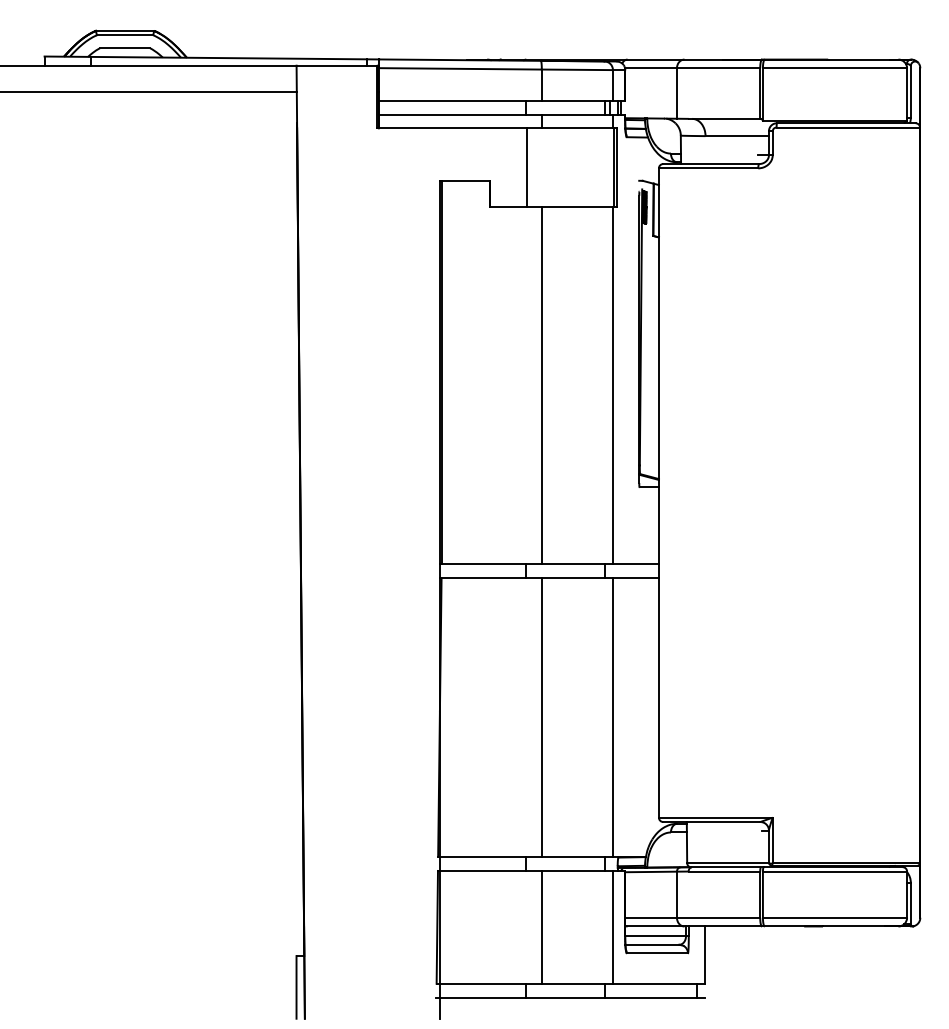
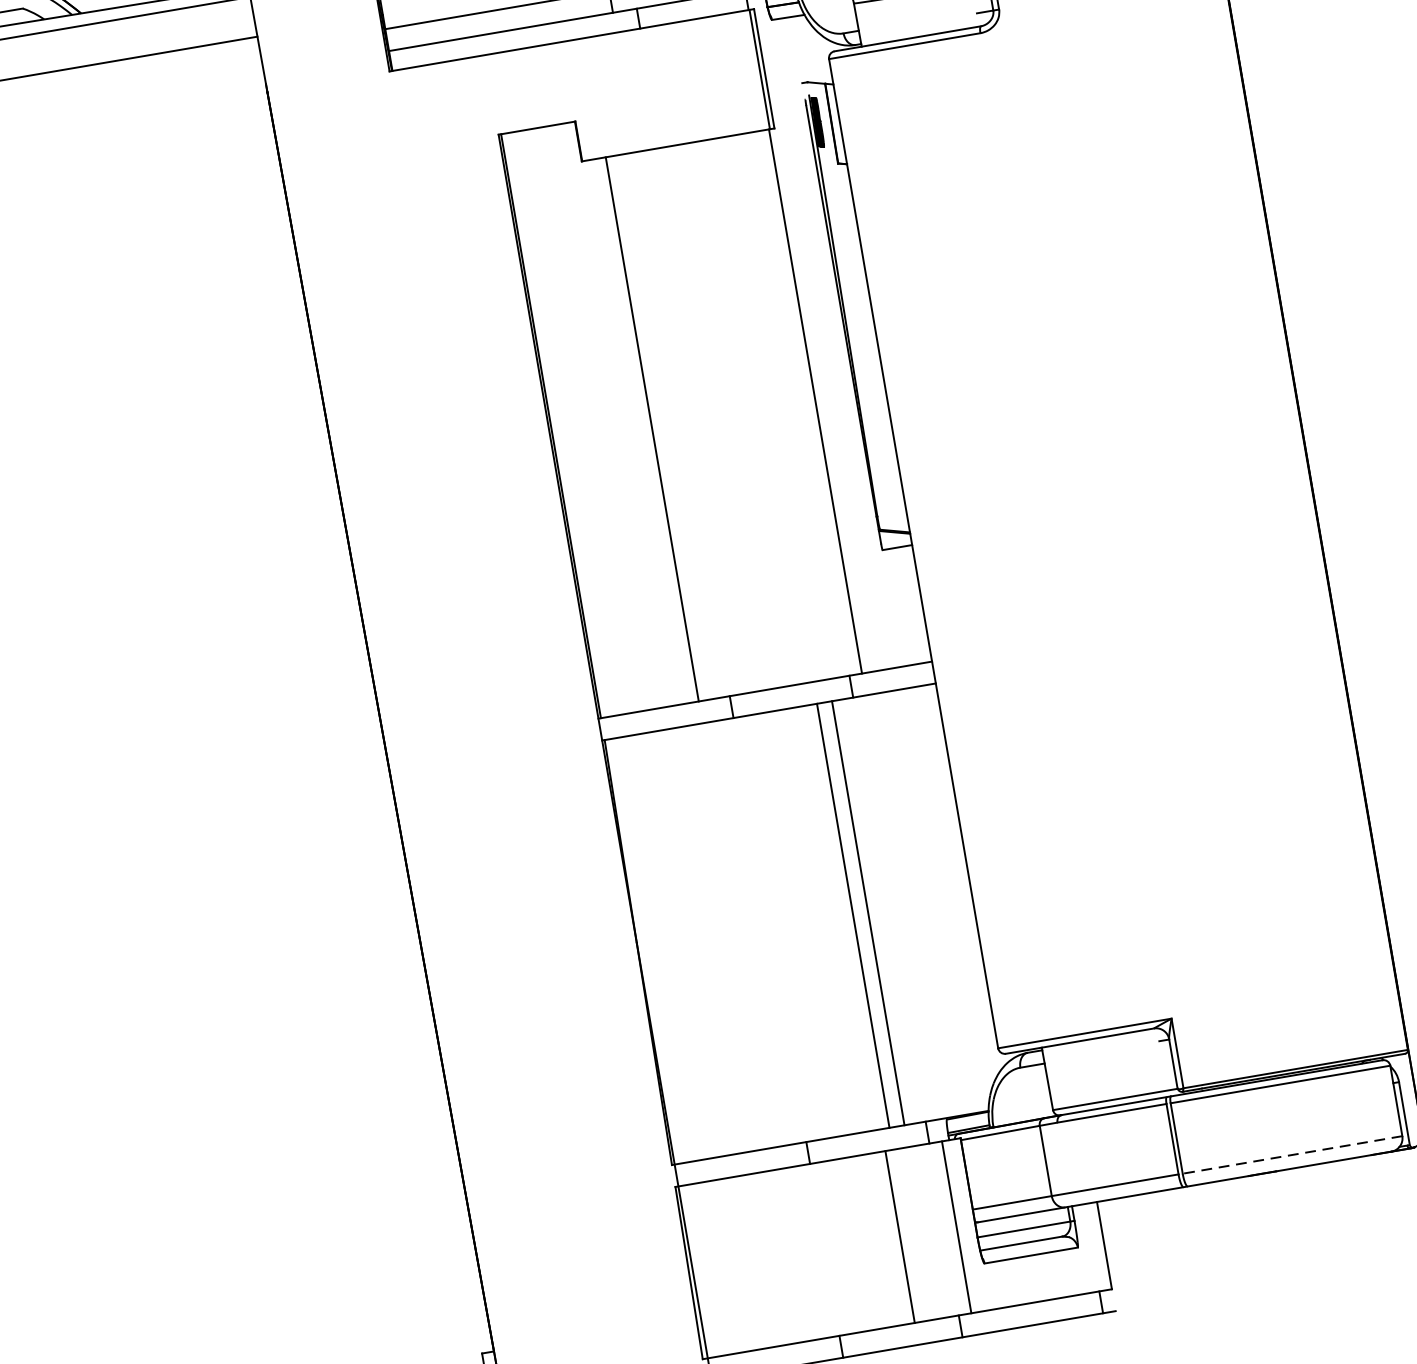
line: (526, 167) -> (627, 92), removed
line: (541, 384) -> (651, 428), moved
line: (541, 717) -> (867, 913), moved
line: (612, 717) -> (852, 916), moved
line: (834, 917) -> (1291, 1154), solid -> dashed
line: (541, 926) -> (899, 1235), moved

